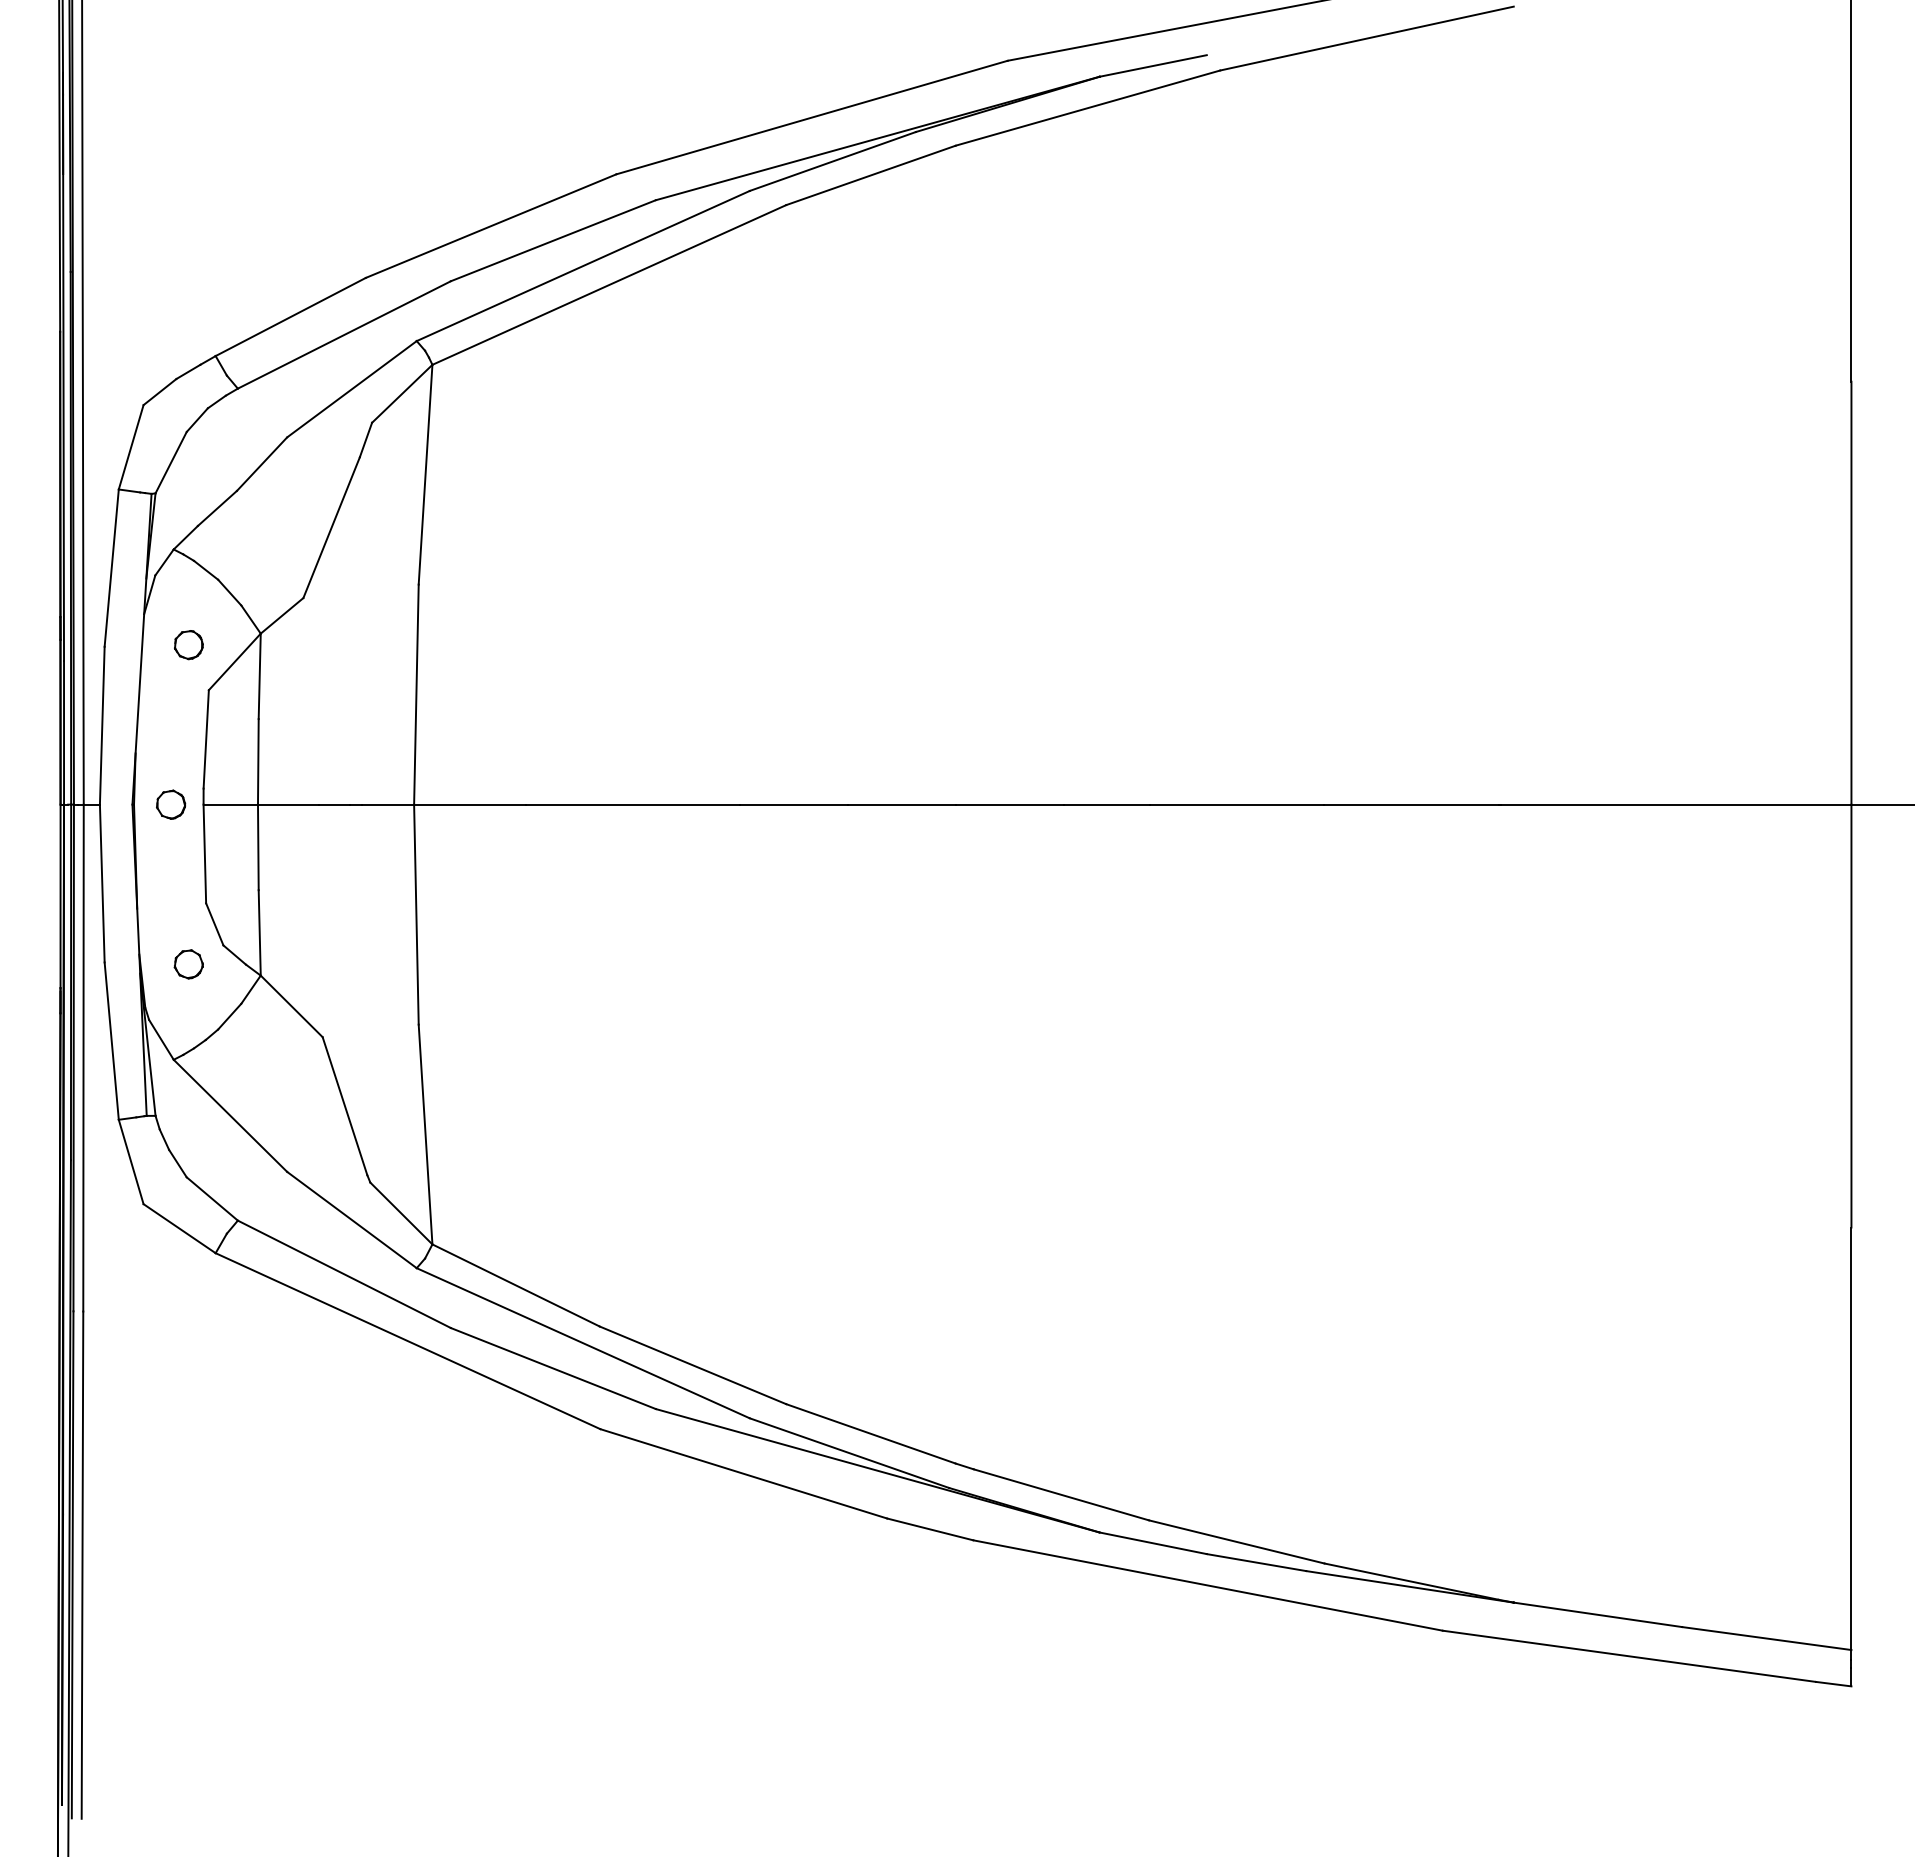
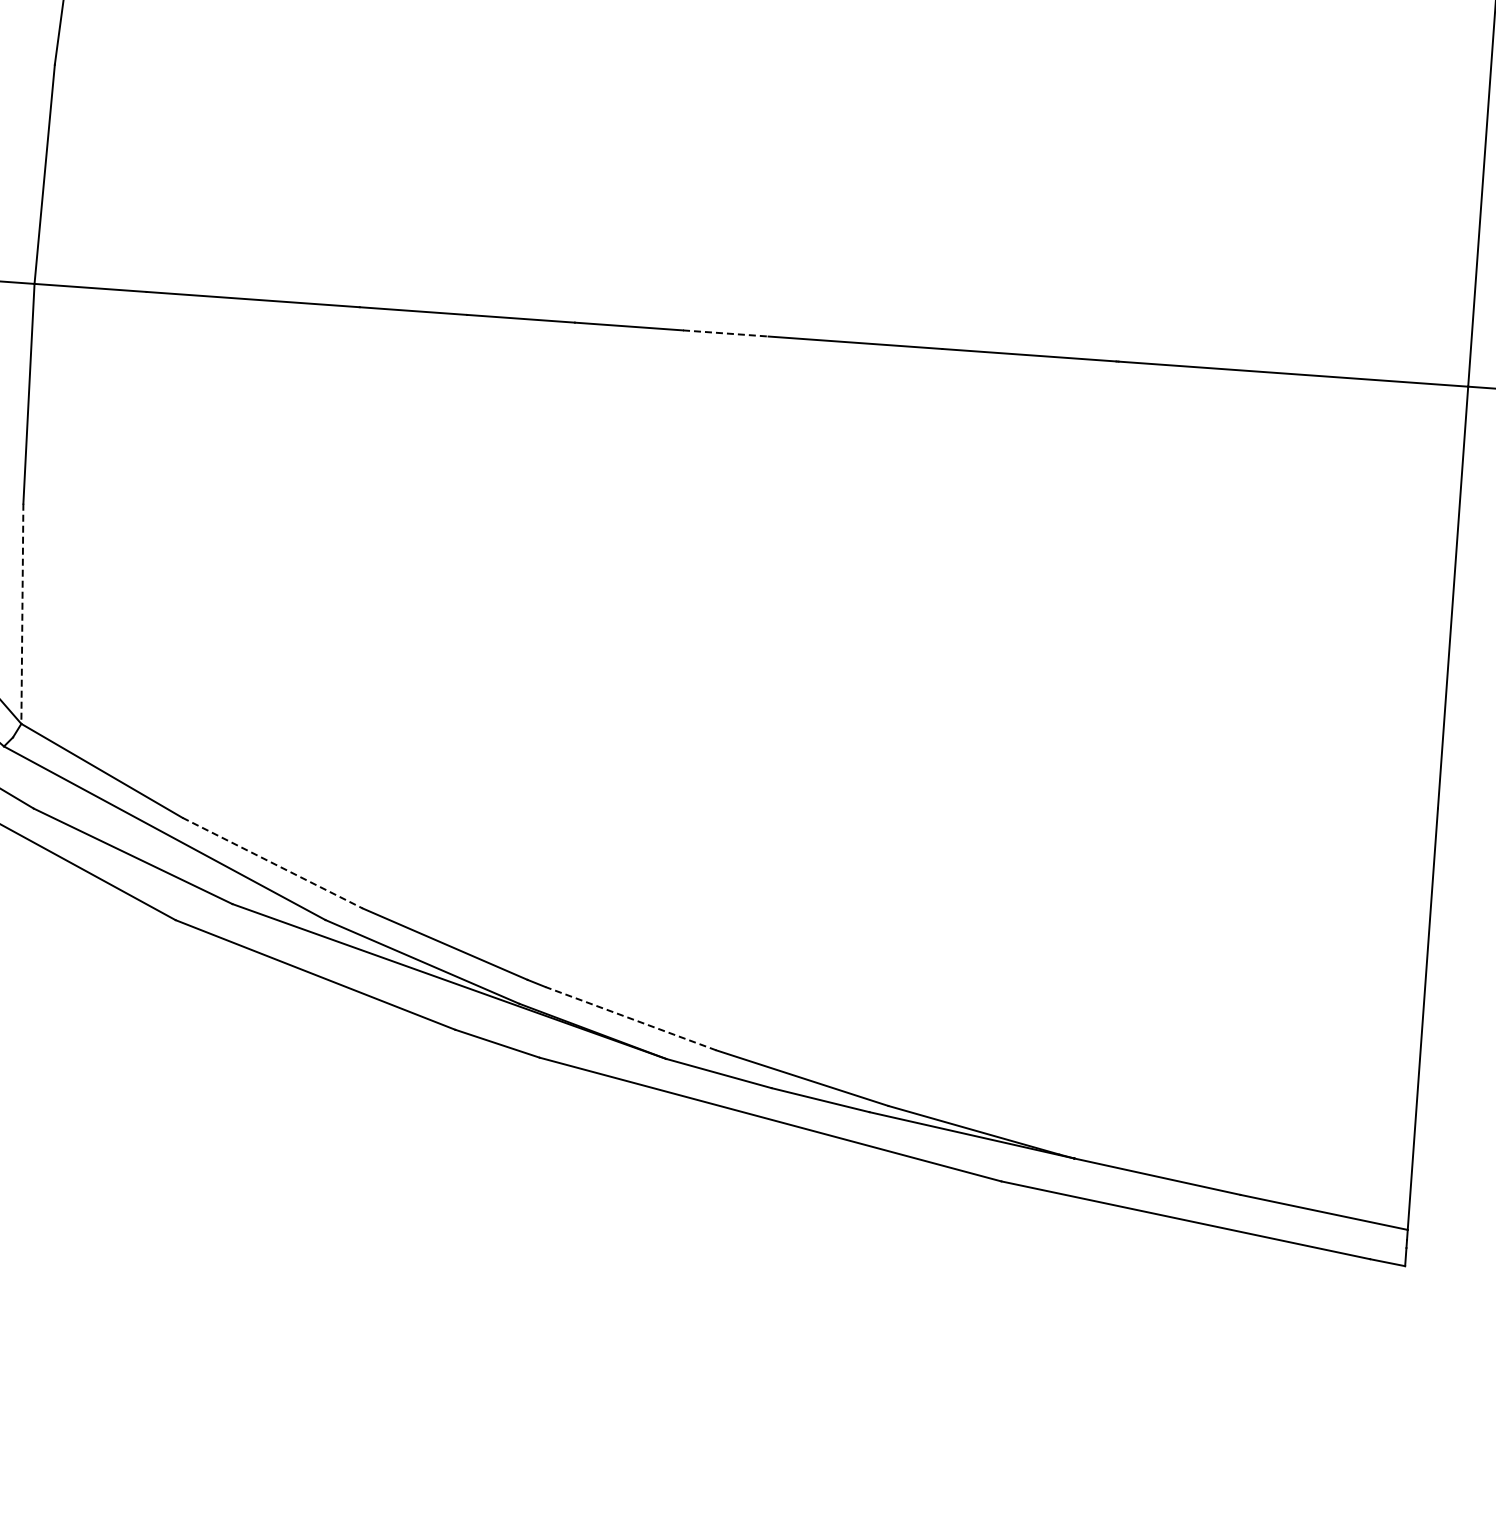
line: (1107, 804) -> (726, 333), solid -> dashed
line: (425, 1135) -> (22, 614), solid -> dashed
line: (693, 1365) -> (273, 863), solid -> dashed
line: (1060, 1494) -> (629, 1018), solid -> dashed

